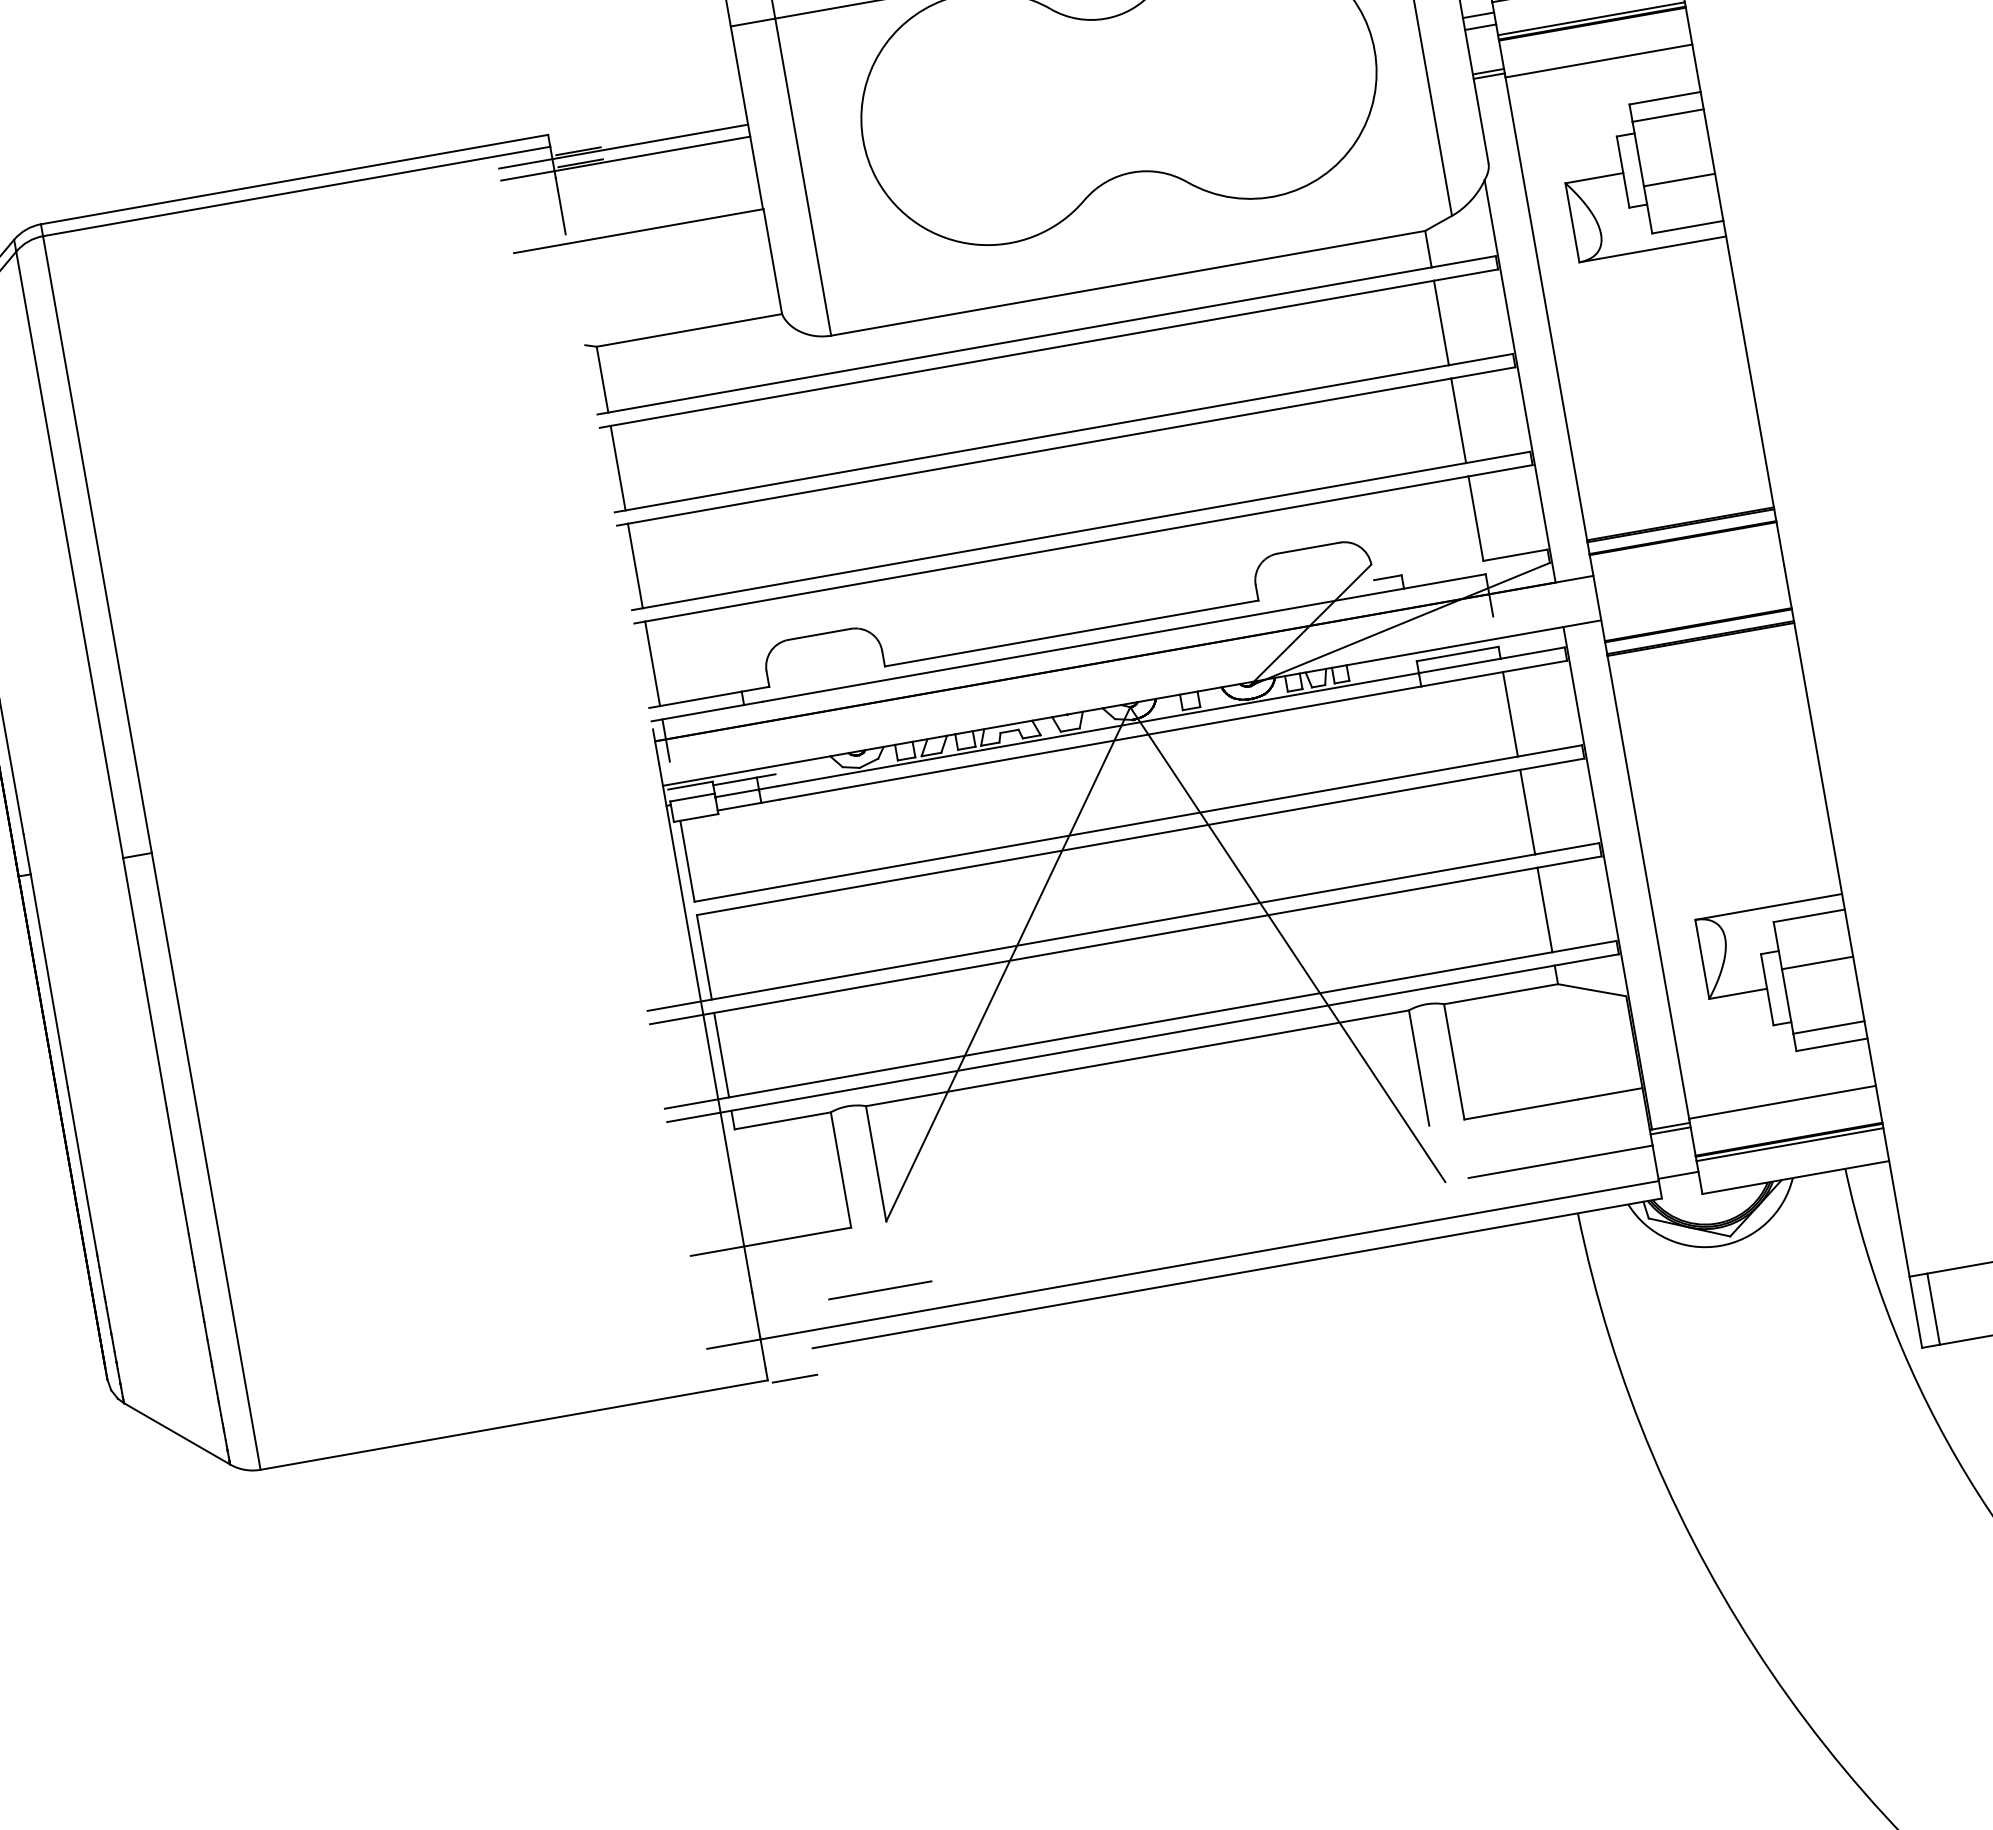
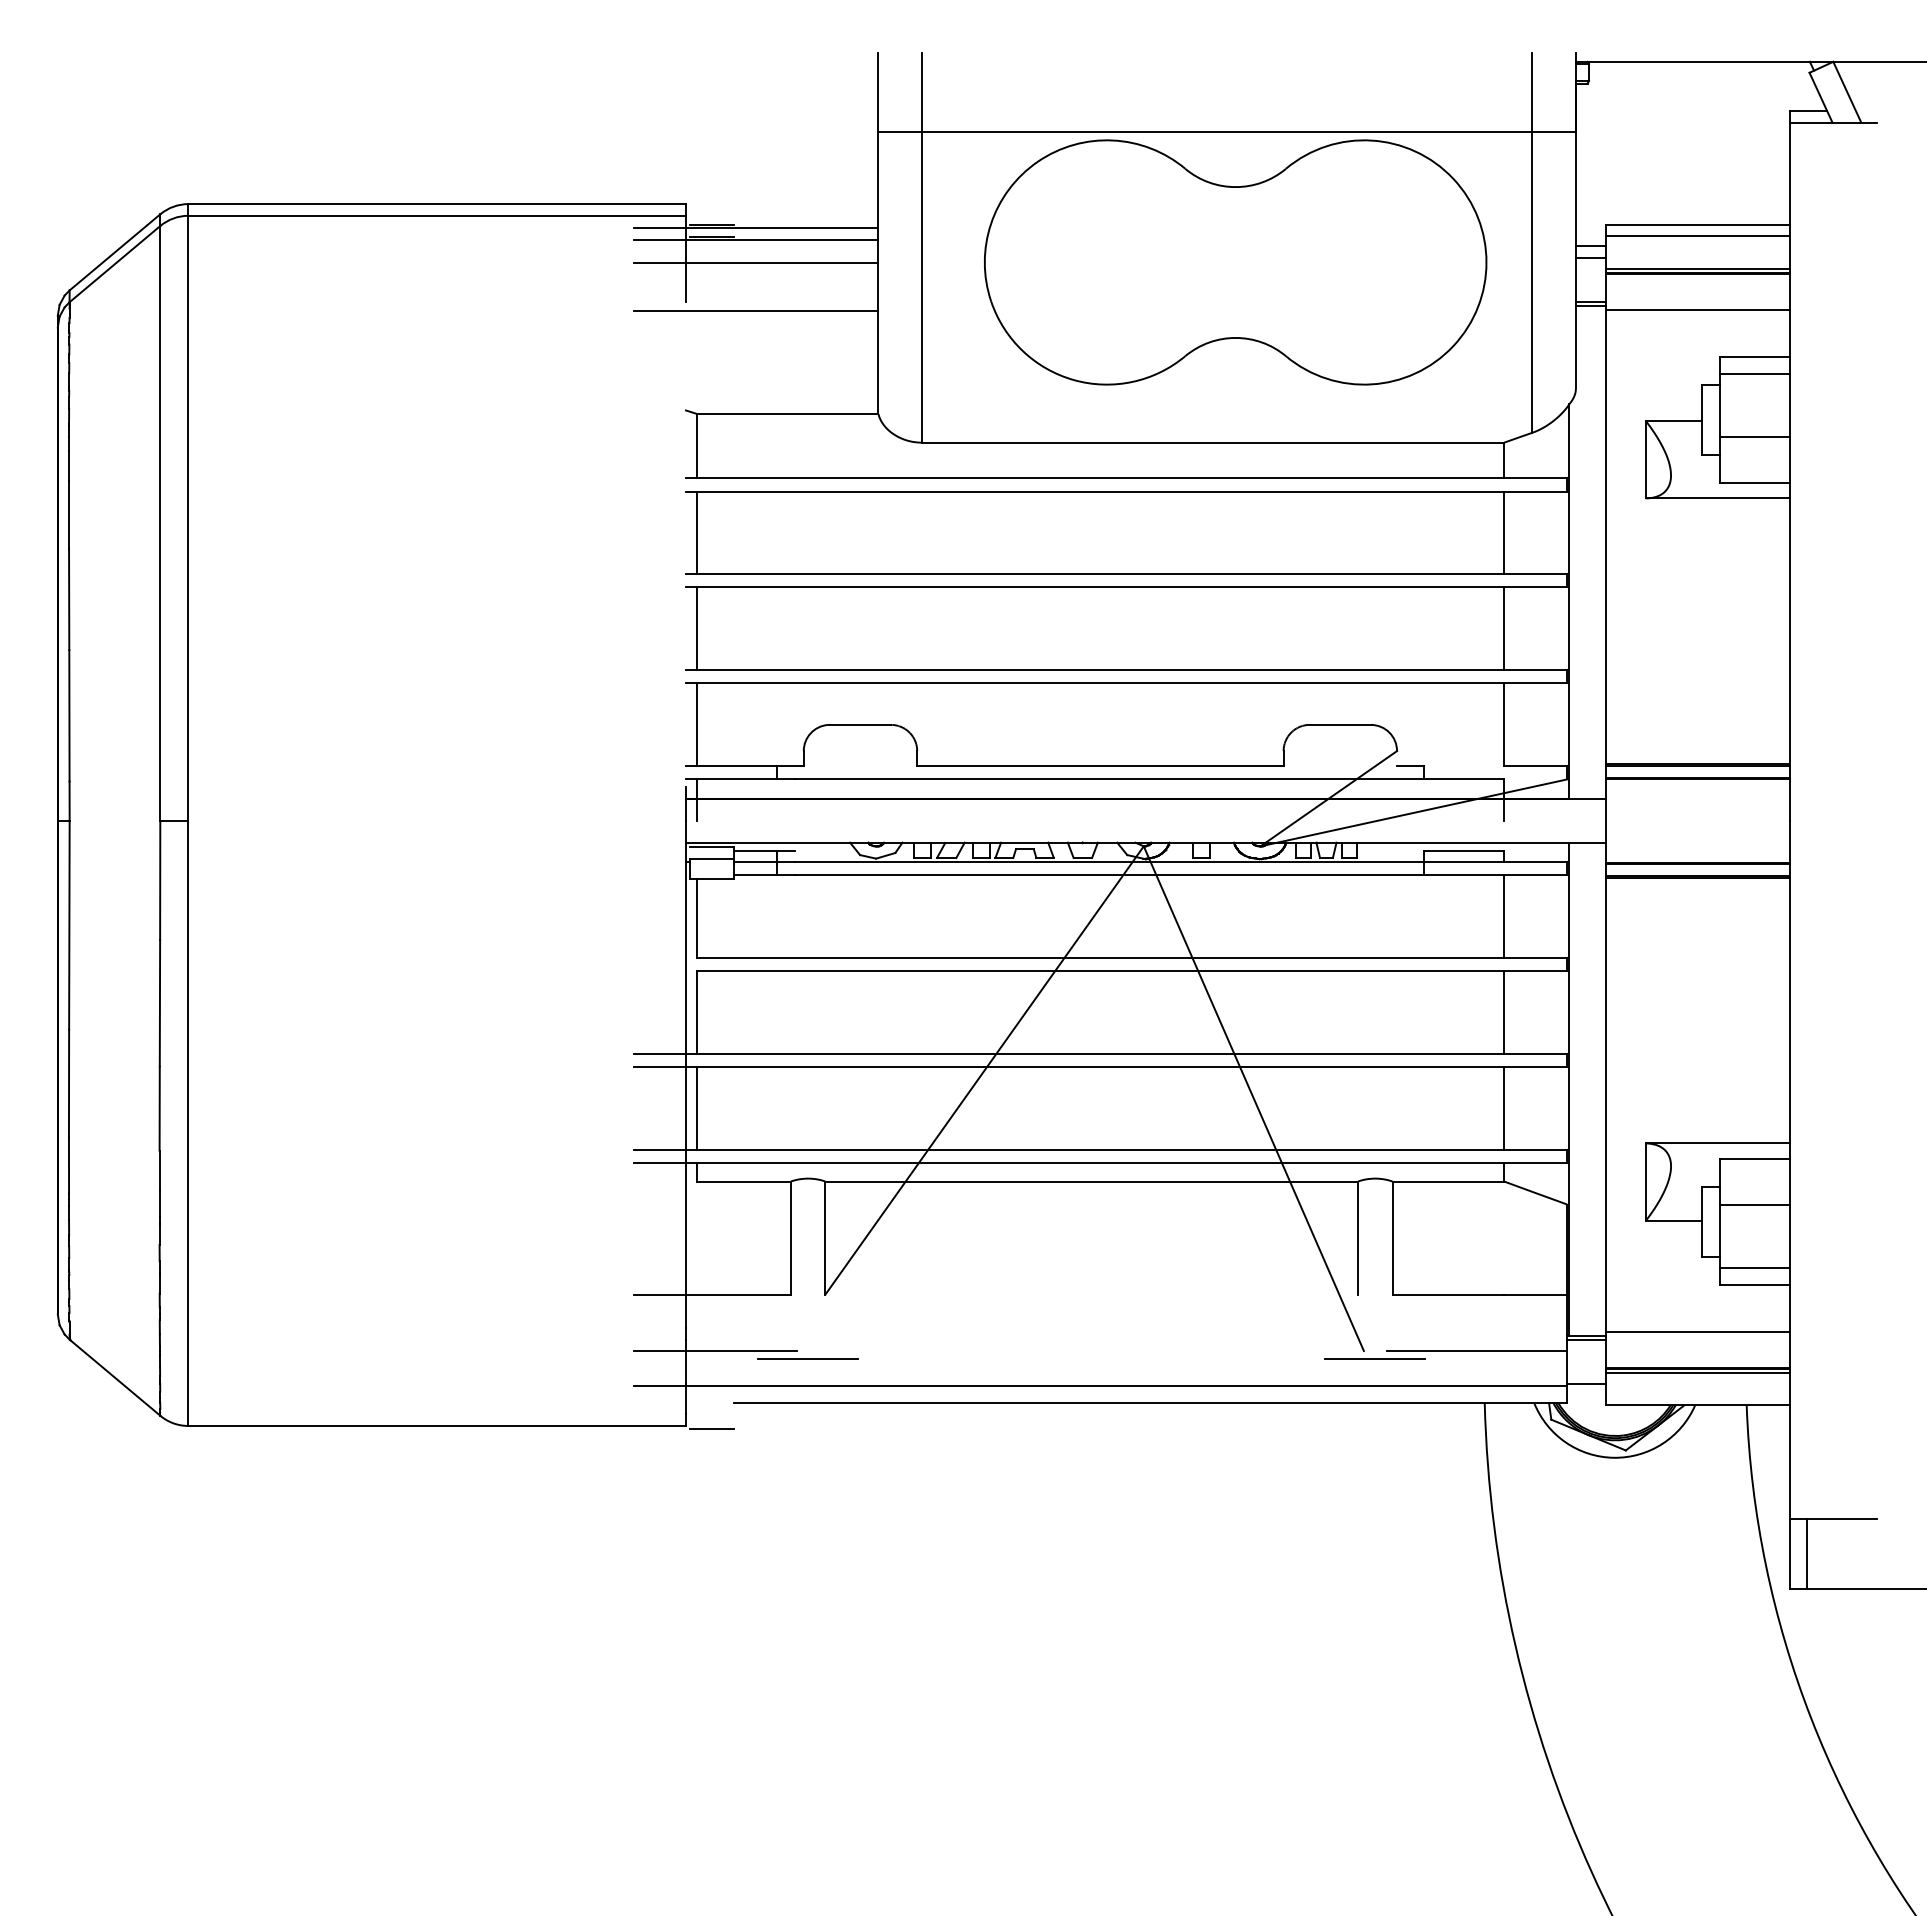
line: (629, 181) -> (755, 262), added
line: (1458, 1188) -> (1375, 1359), added
line: (783, 1299) -> (714, 1351), added

